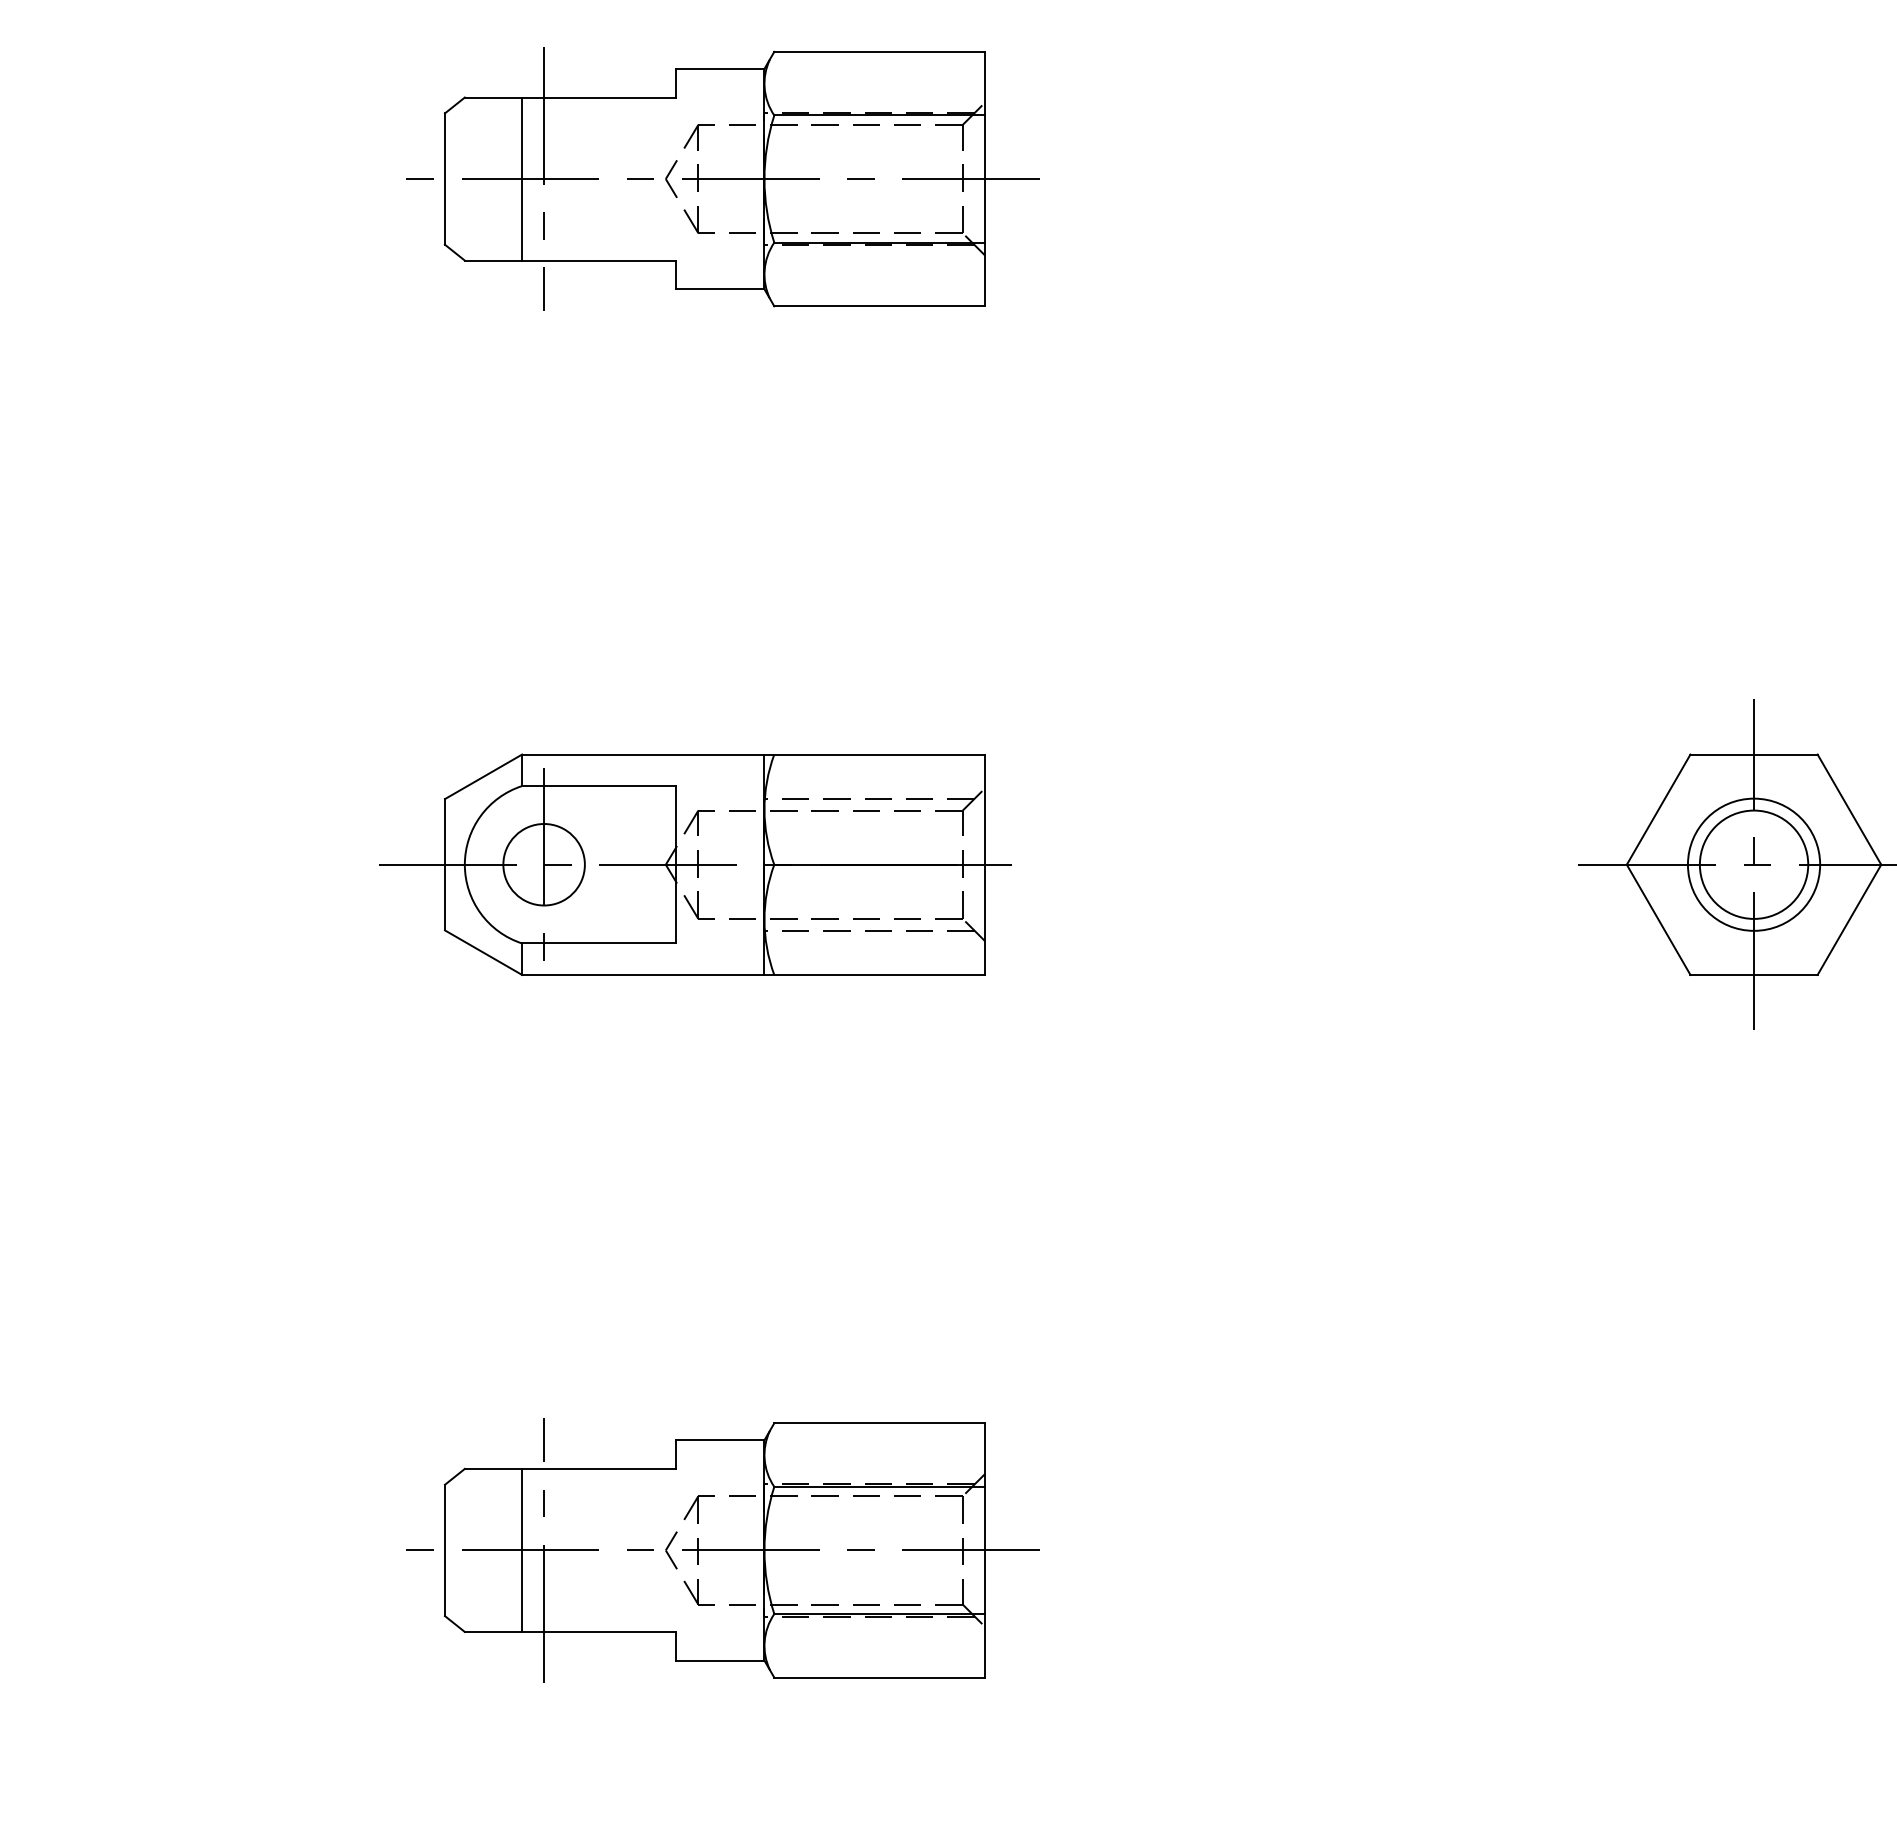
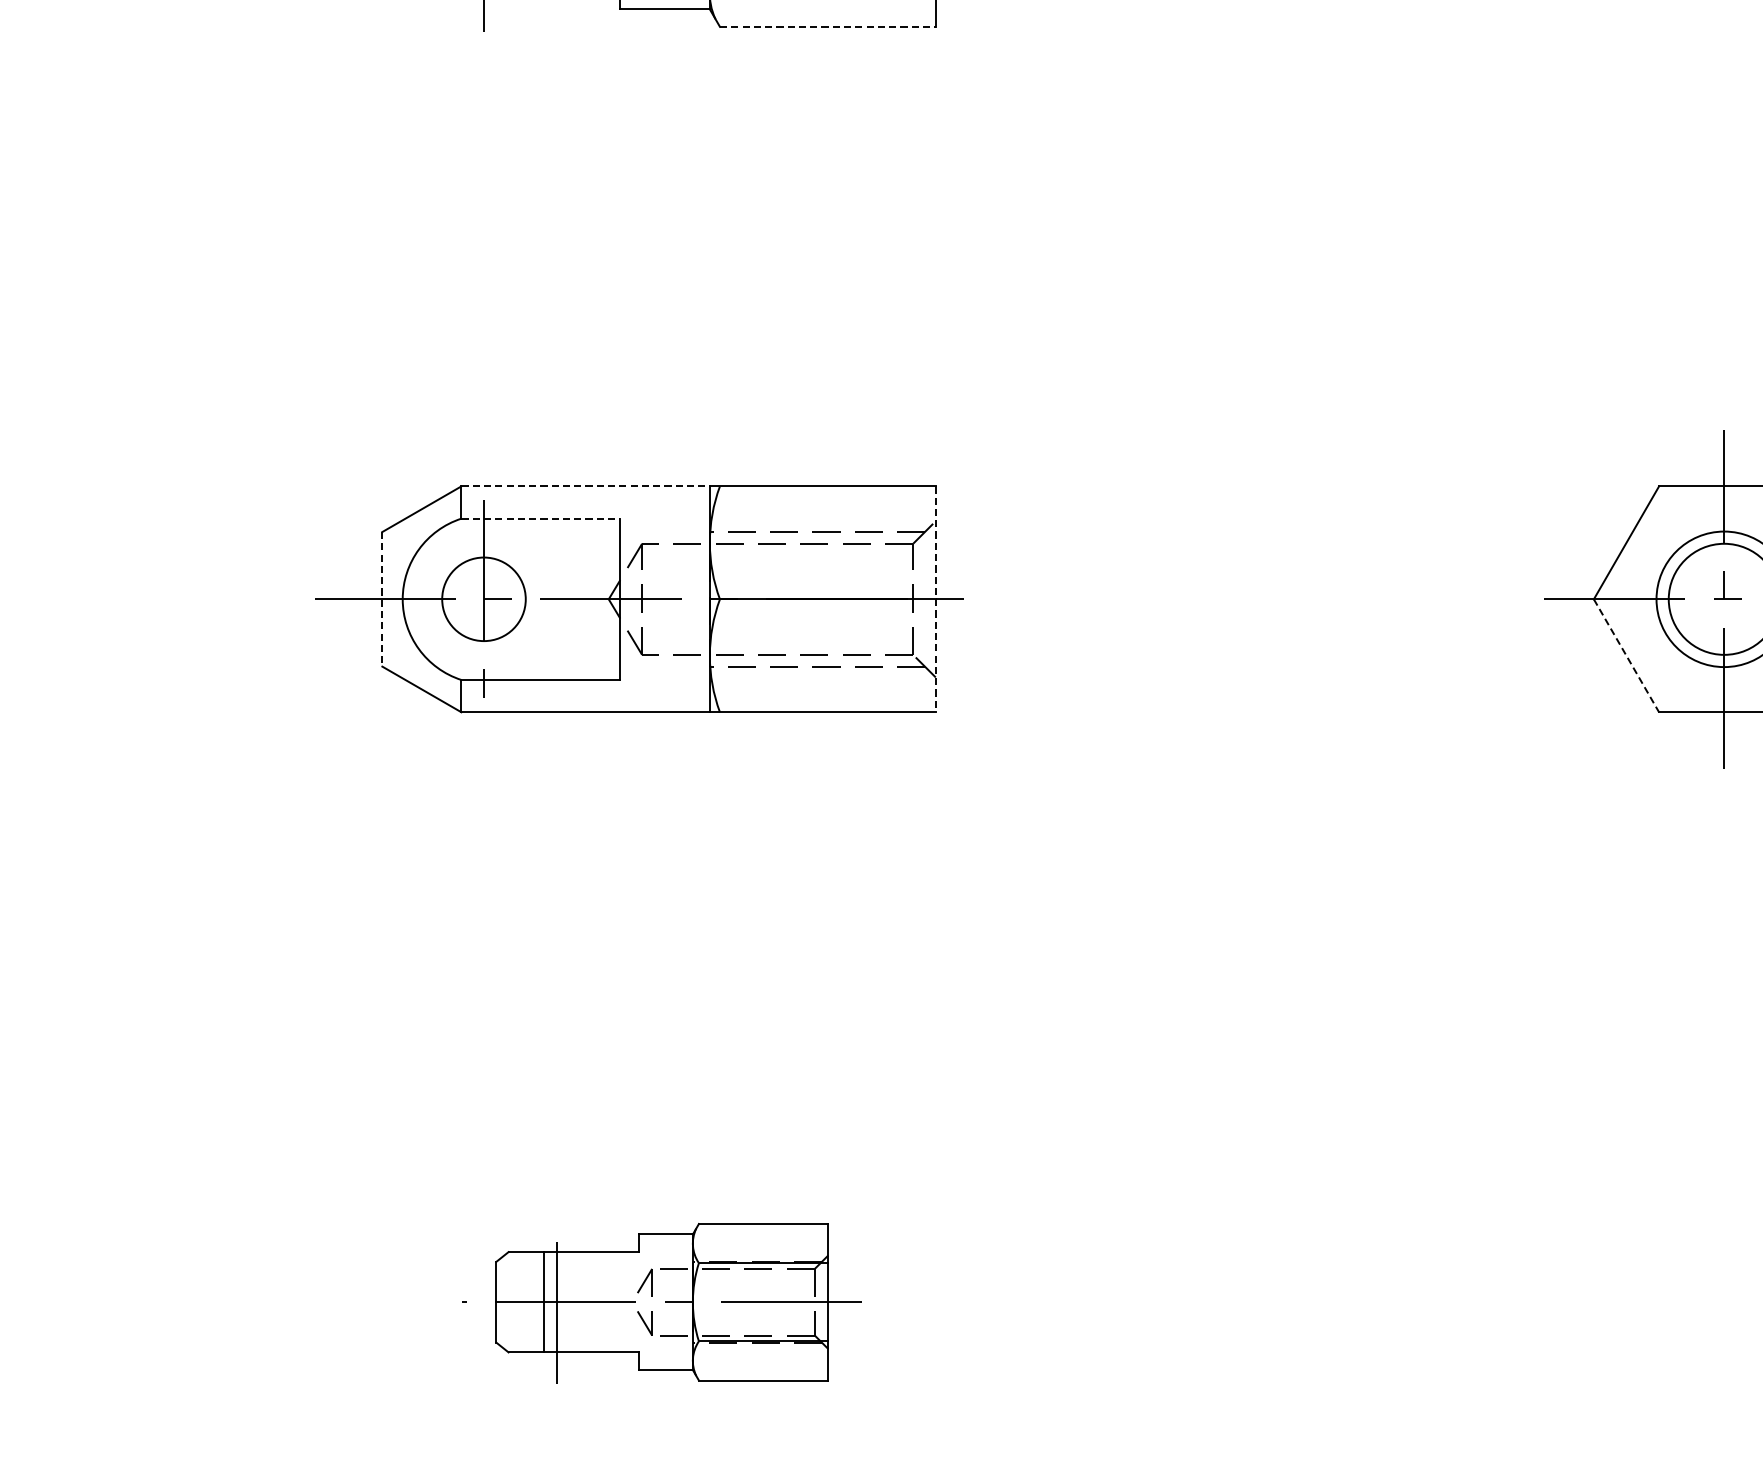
line: (880, 306) -> (828, 27), solid -> dashed
line: (643, 754) -> (585, 486), solid -> dashed
line: (599, 786) -> (540, 519), solid -> dashed
line: (444, 864) -> (381, 599), solid -> dashed
line: (984, 865) -> (935, 600), solid -> dashed
line: (1658, 919) -> (1626, 655), solid -> dashed
part: (722, 1550) -> (666, 1302), size x0.6

